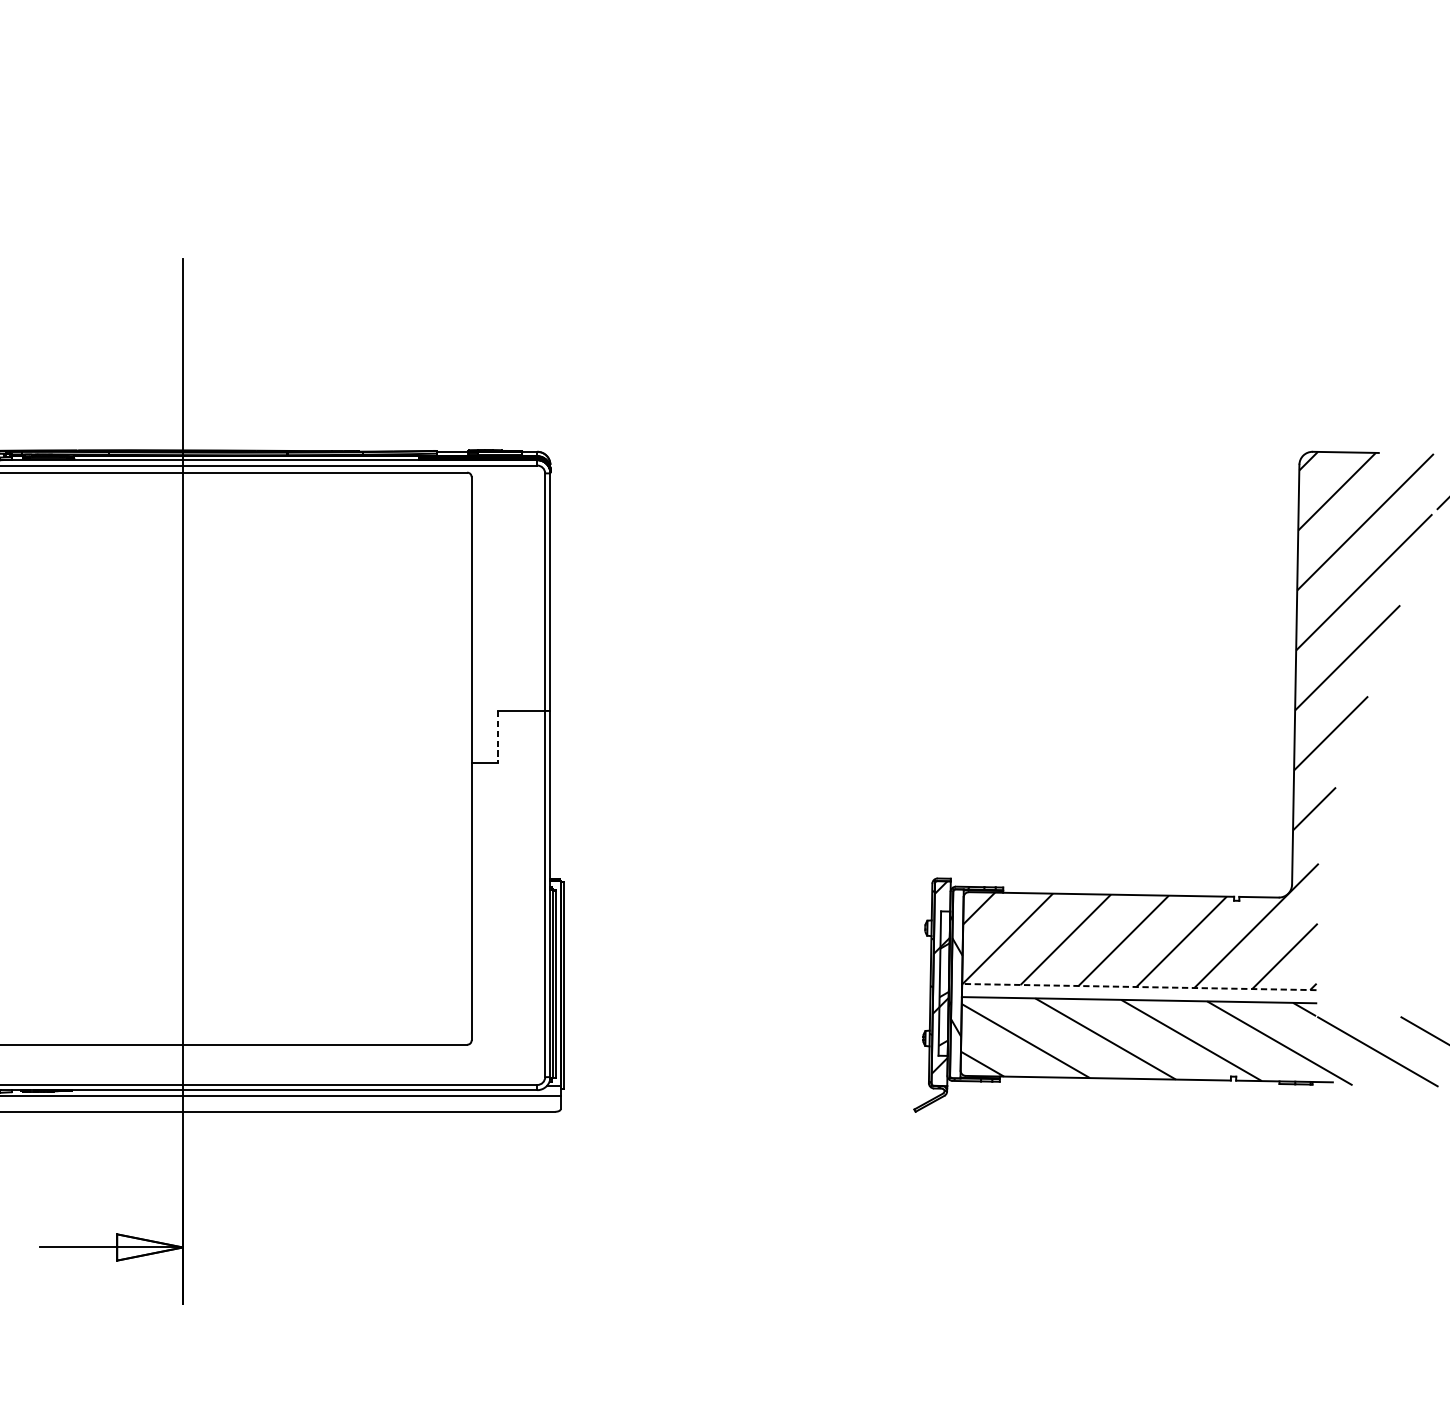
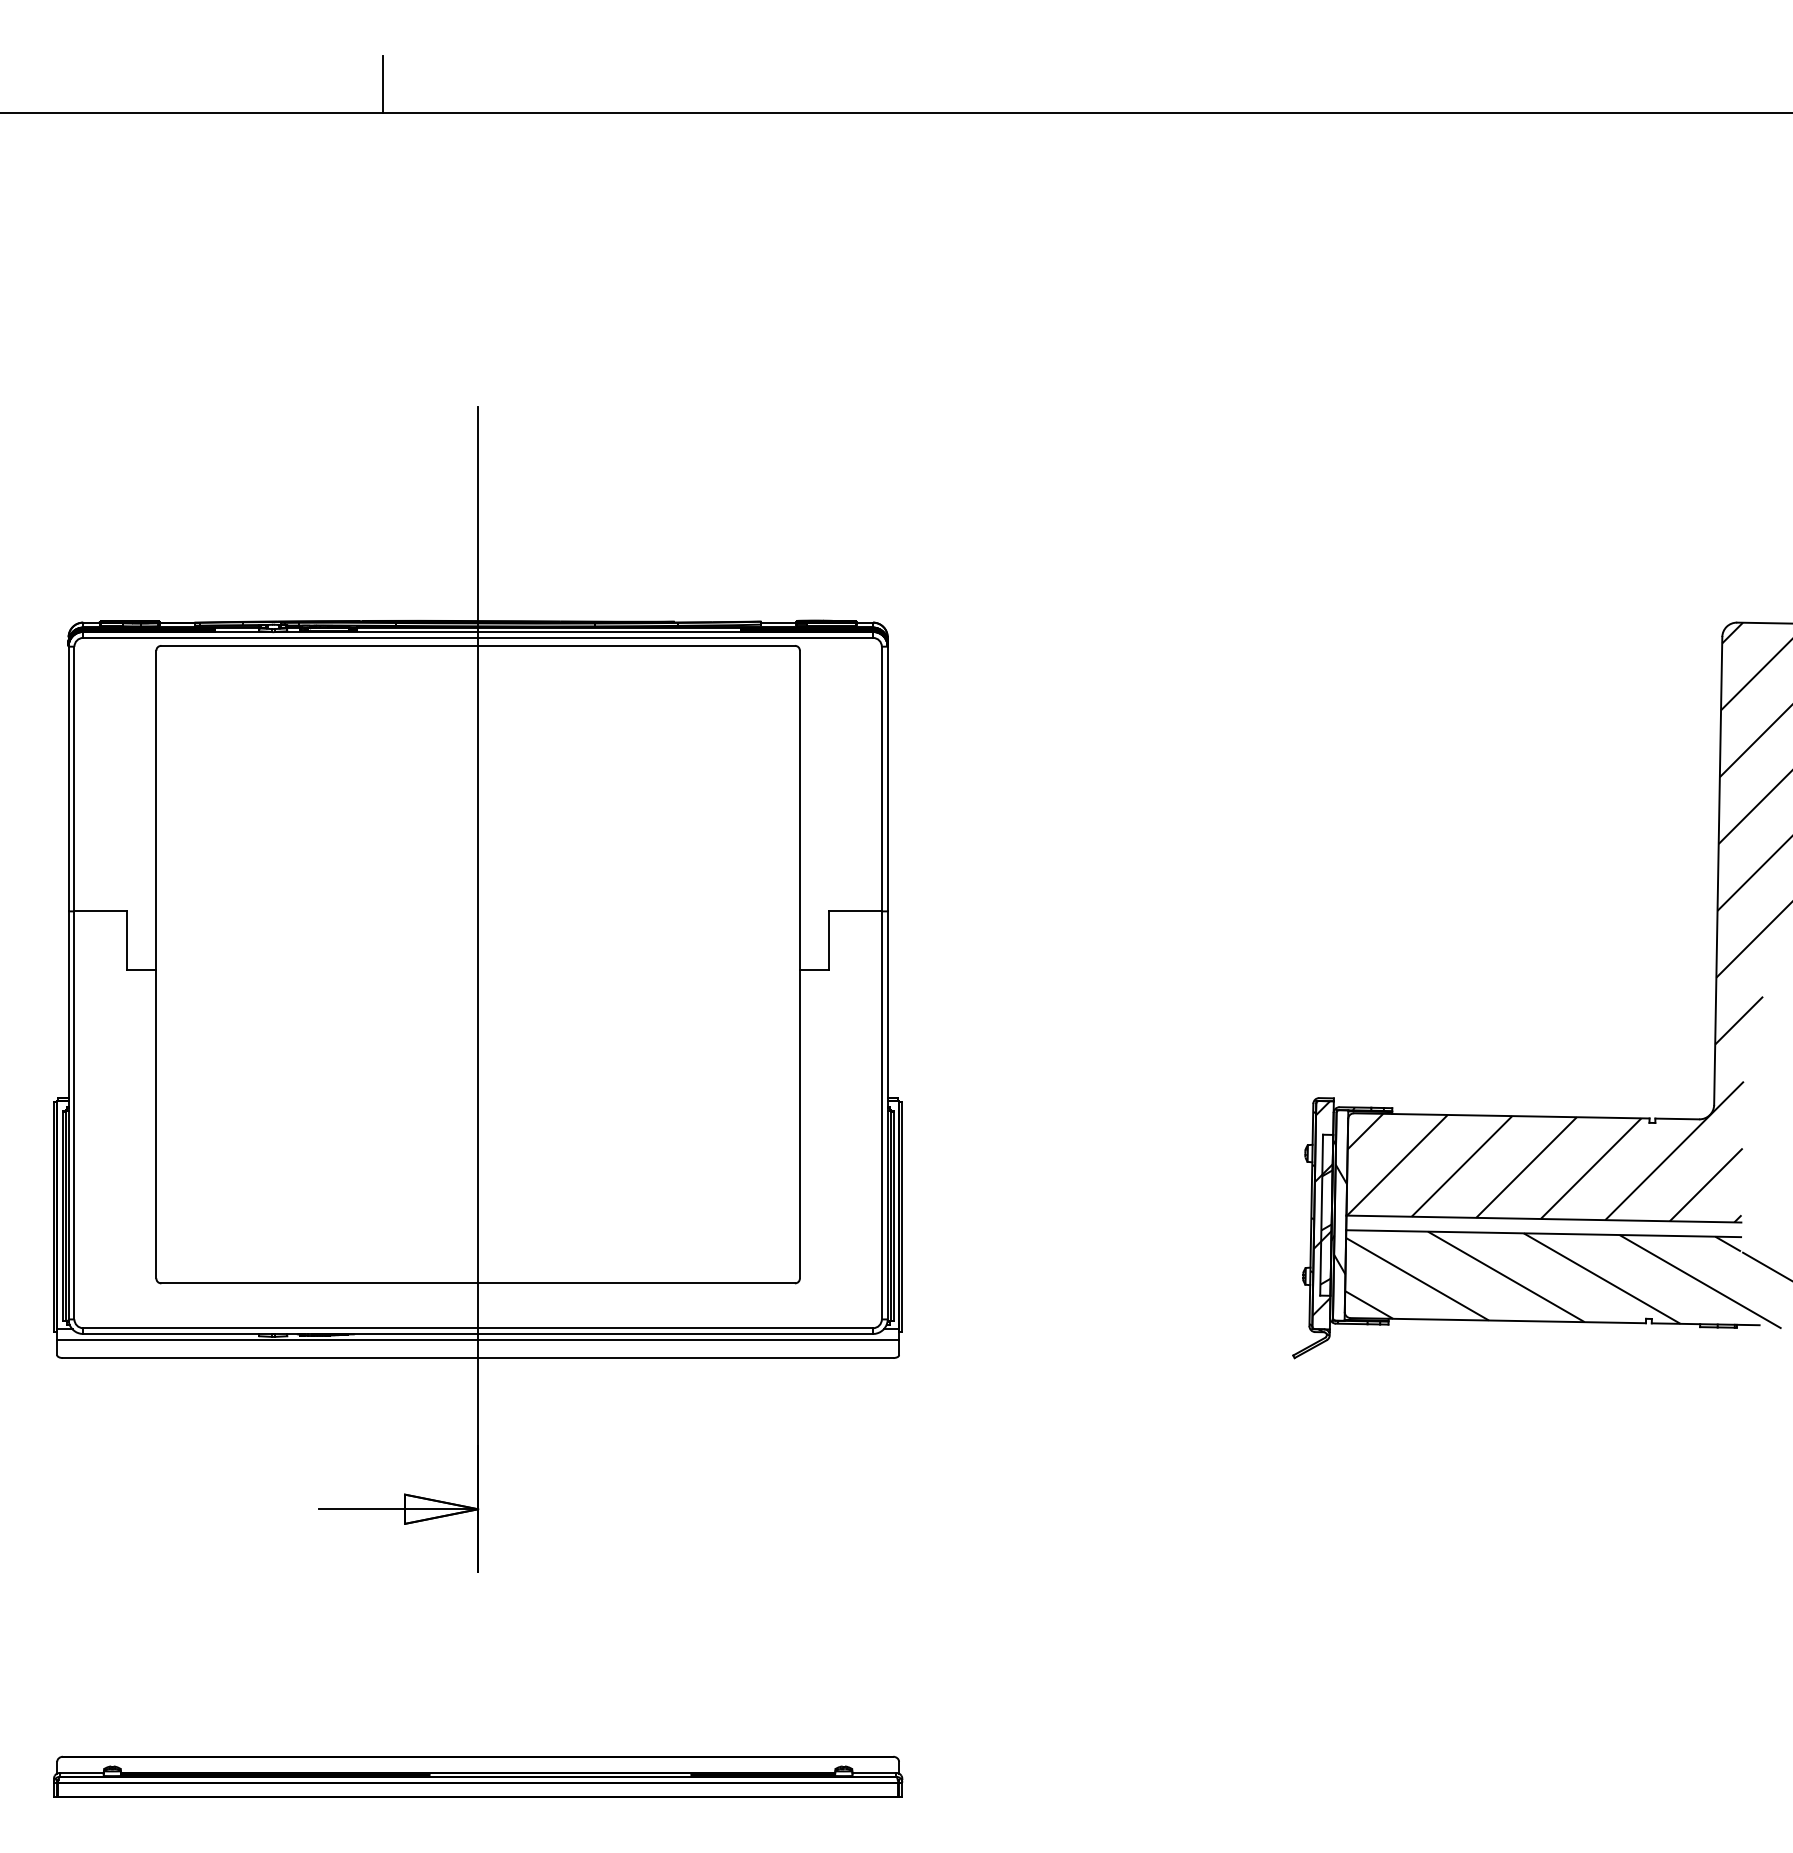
line: (498, 737) -> (829, 941), dashed -> solid
line: (1138, 987) -> (1543, 1219), dashed -> solid

